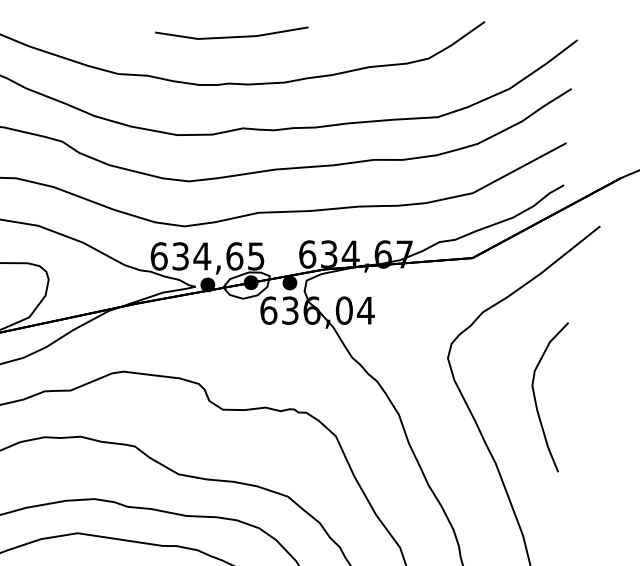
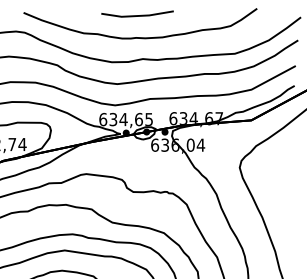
part: (548, 395) -> (287, 185), removed

